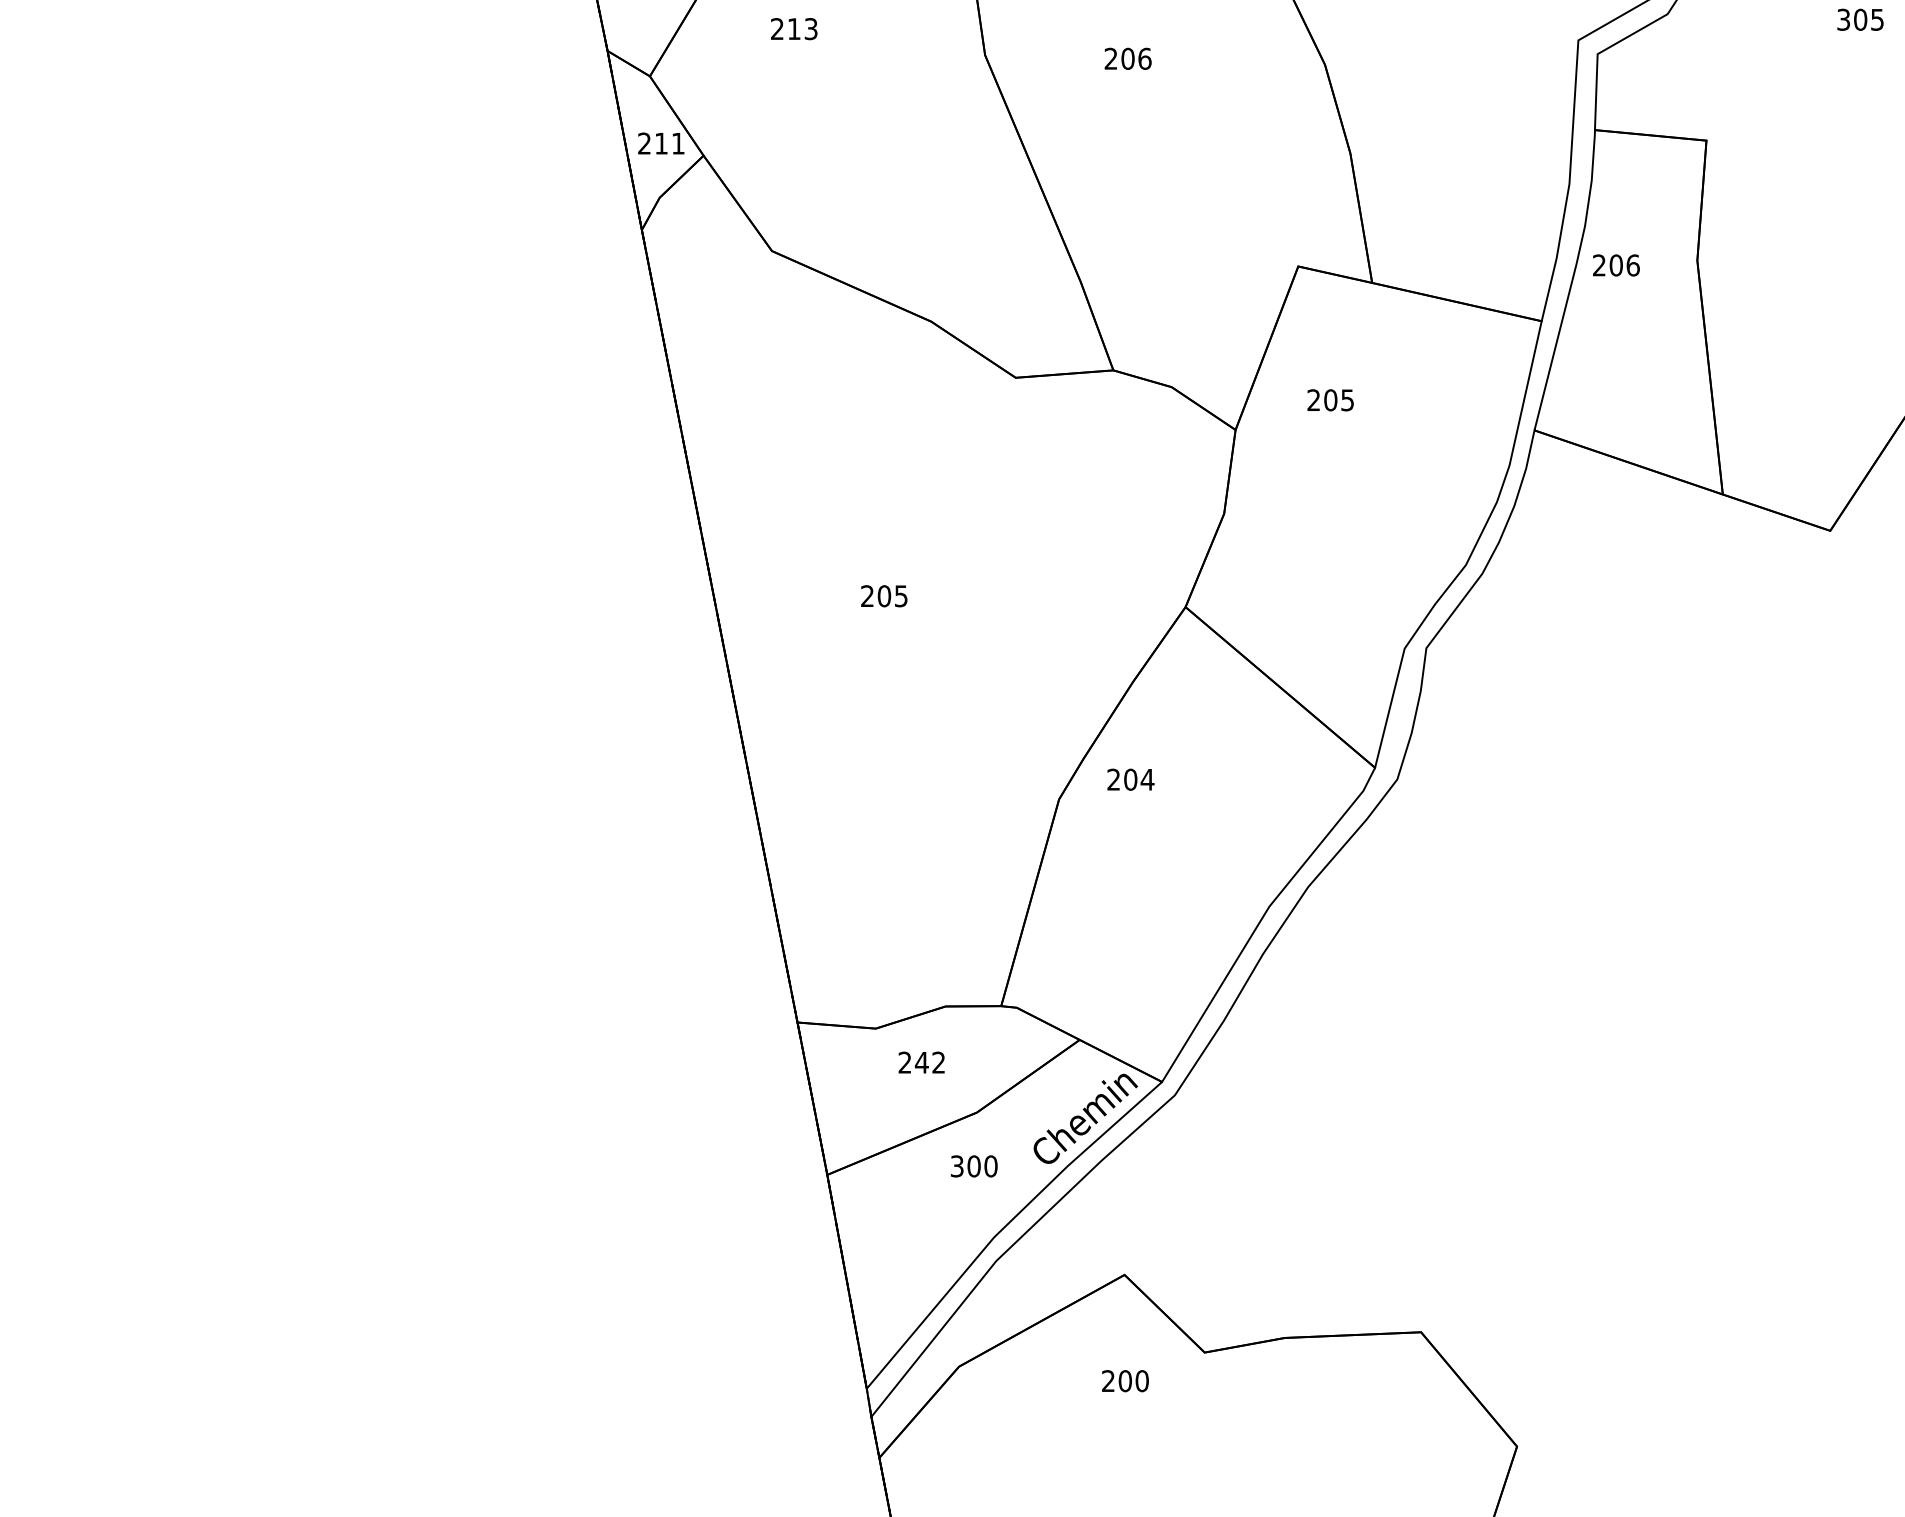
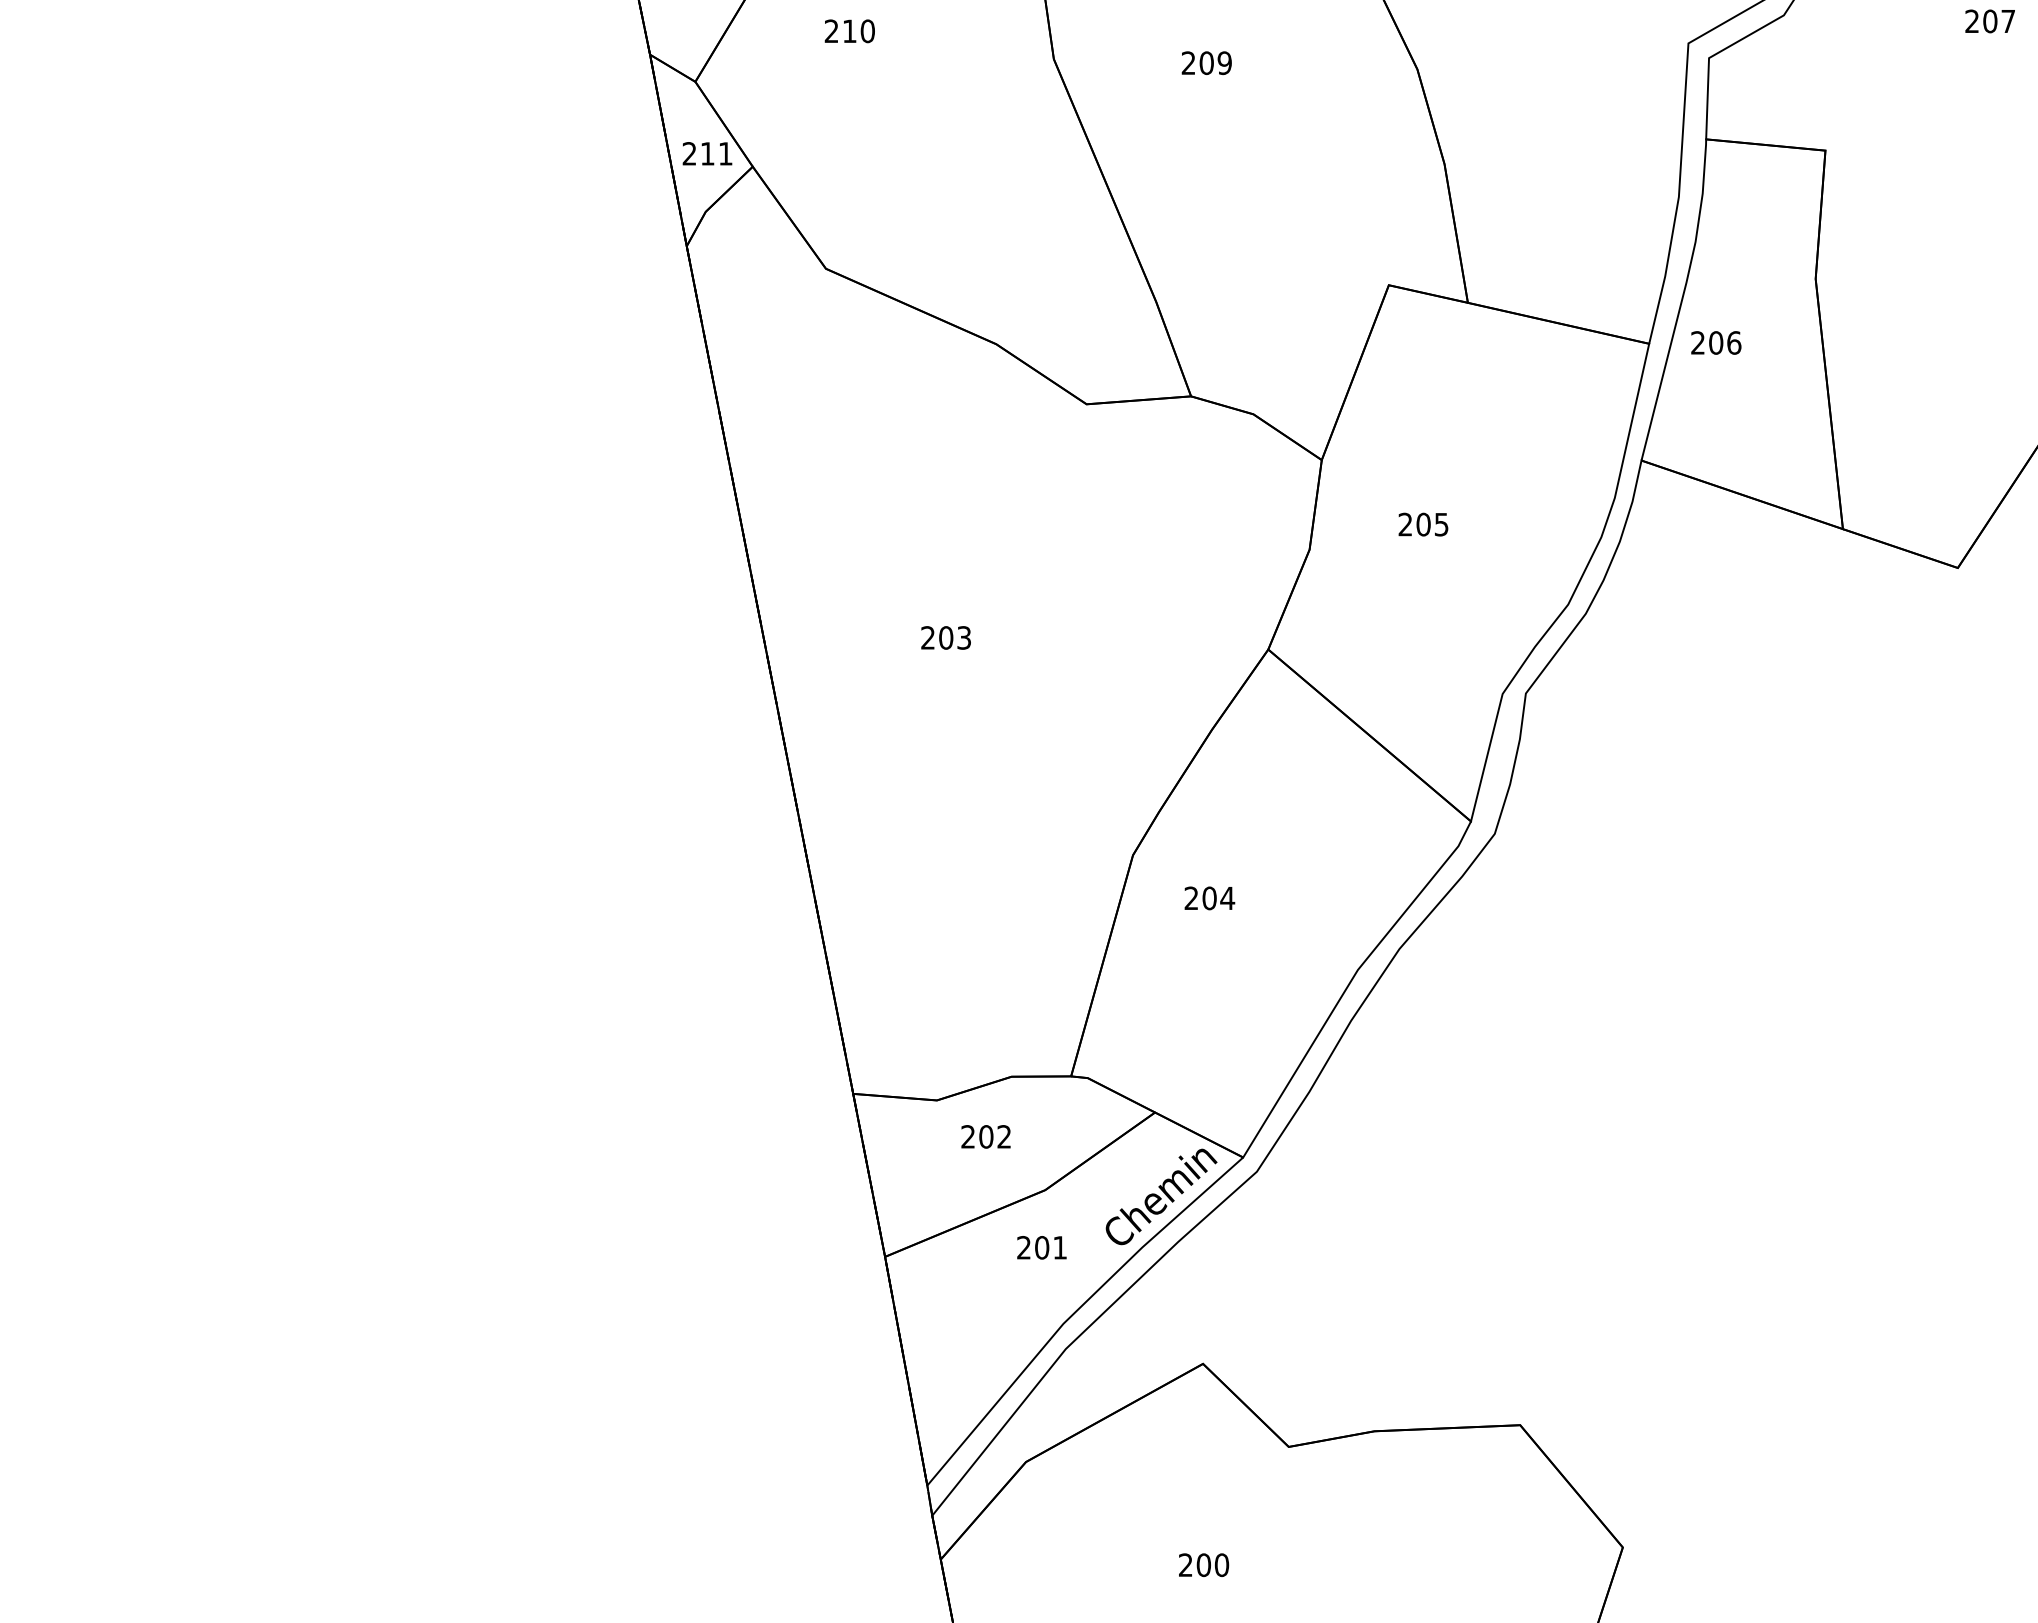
text: (1860, 19) -> (1990, 21), 305 -> 207
text: (810, 29) -> (867, 31), 213 -> 210
text: (1144, 58) -> (1224, 62), 206 -> 209
text: (1616, 265) -> (1716, 343), moved
text: (1330, 400) -> (1423, 524), moved
text: (901, 595) -> (964, 637), 205 -> 203
text: (1130, 779) -> (1209, 898), moved
text: (921, 1062) -> (985, 1136), 242 -> 202
text: (973, 1166) -> (1041, 1247), 300 -> 201
text: (1125, 1381) -> (1204, 1565), moved

